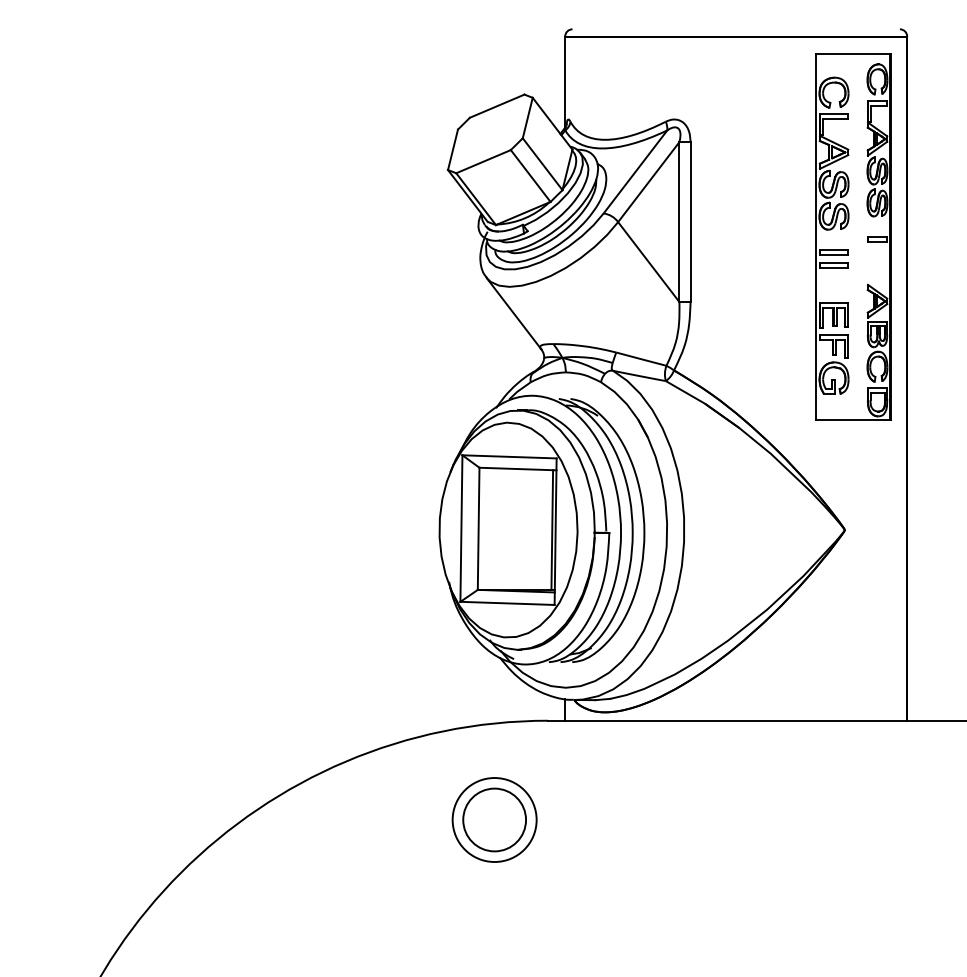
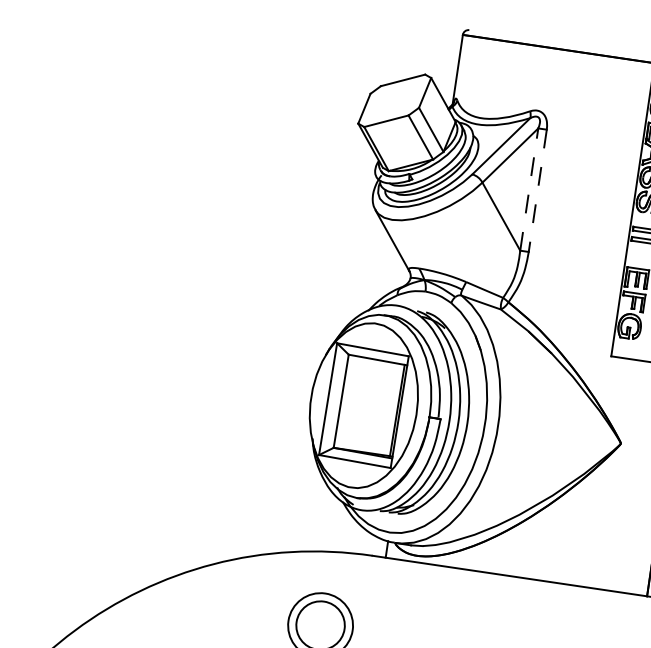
line: (679, 222) -> (529, 189), solid -> dashed
line: (690, 222) -> (537, 191), solid -> dashed

